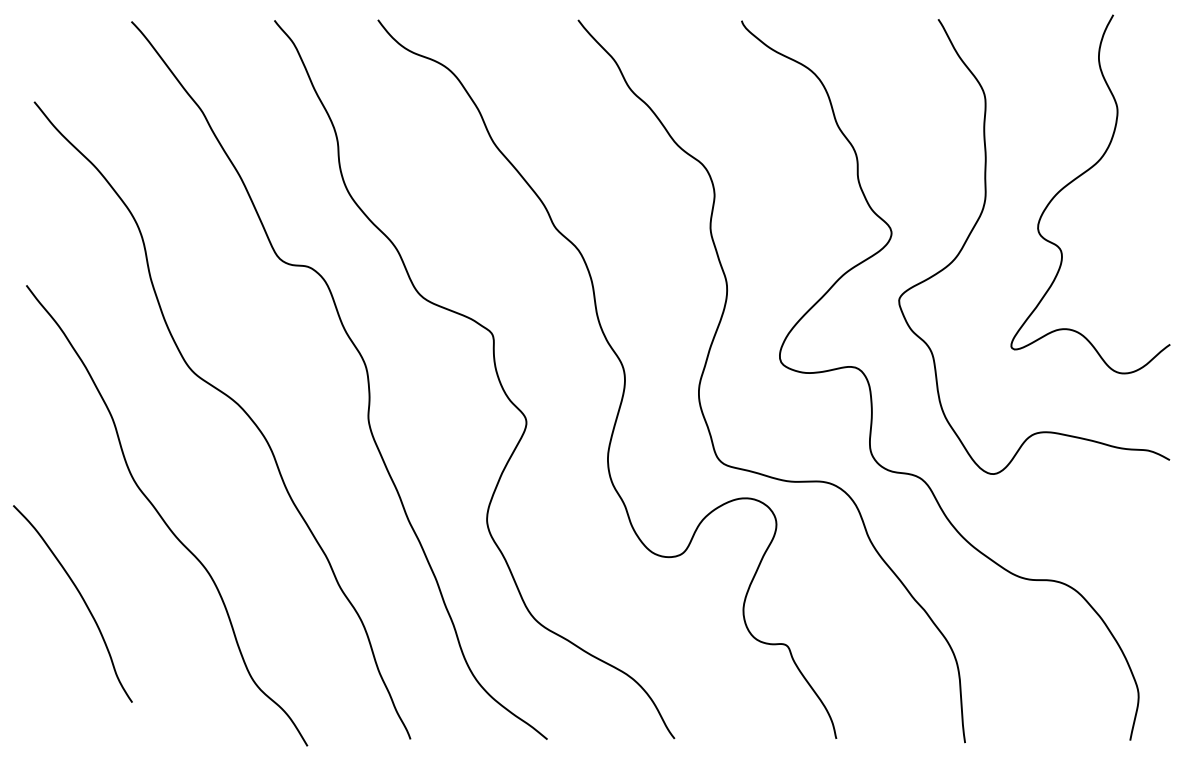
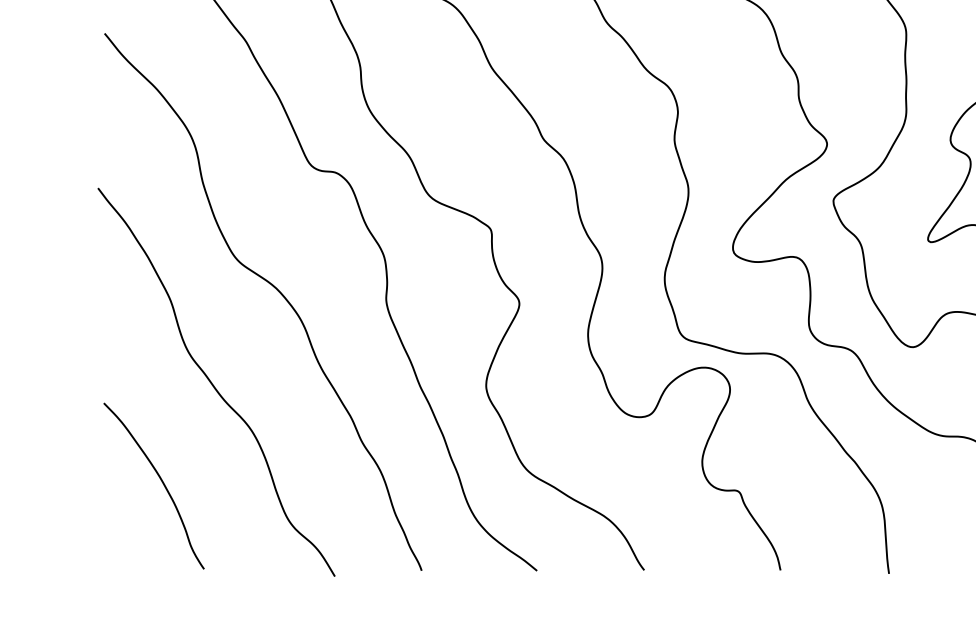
curve: (81, 598) -> (161, 481), moved

